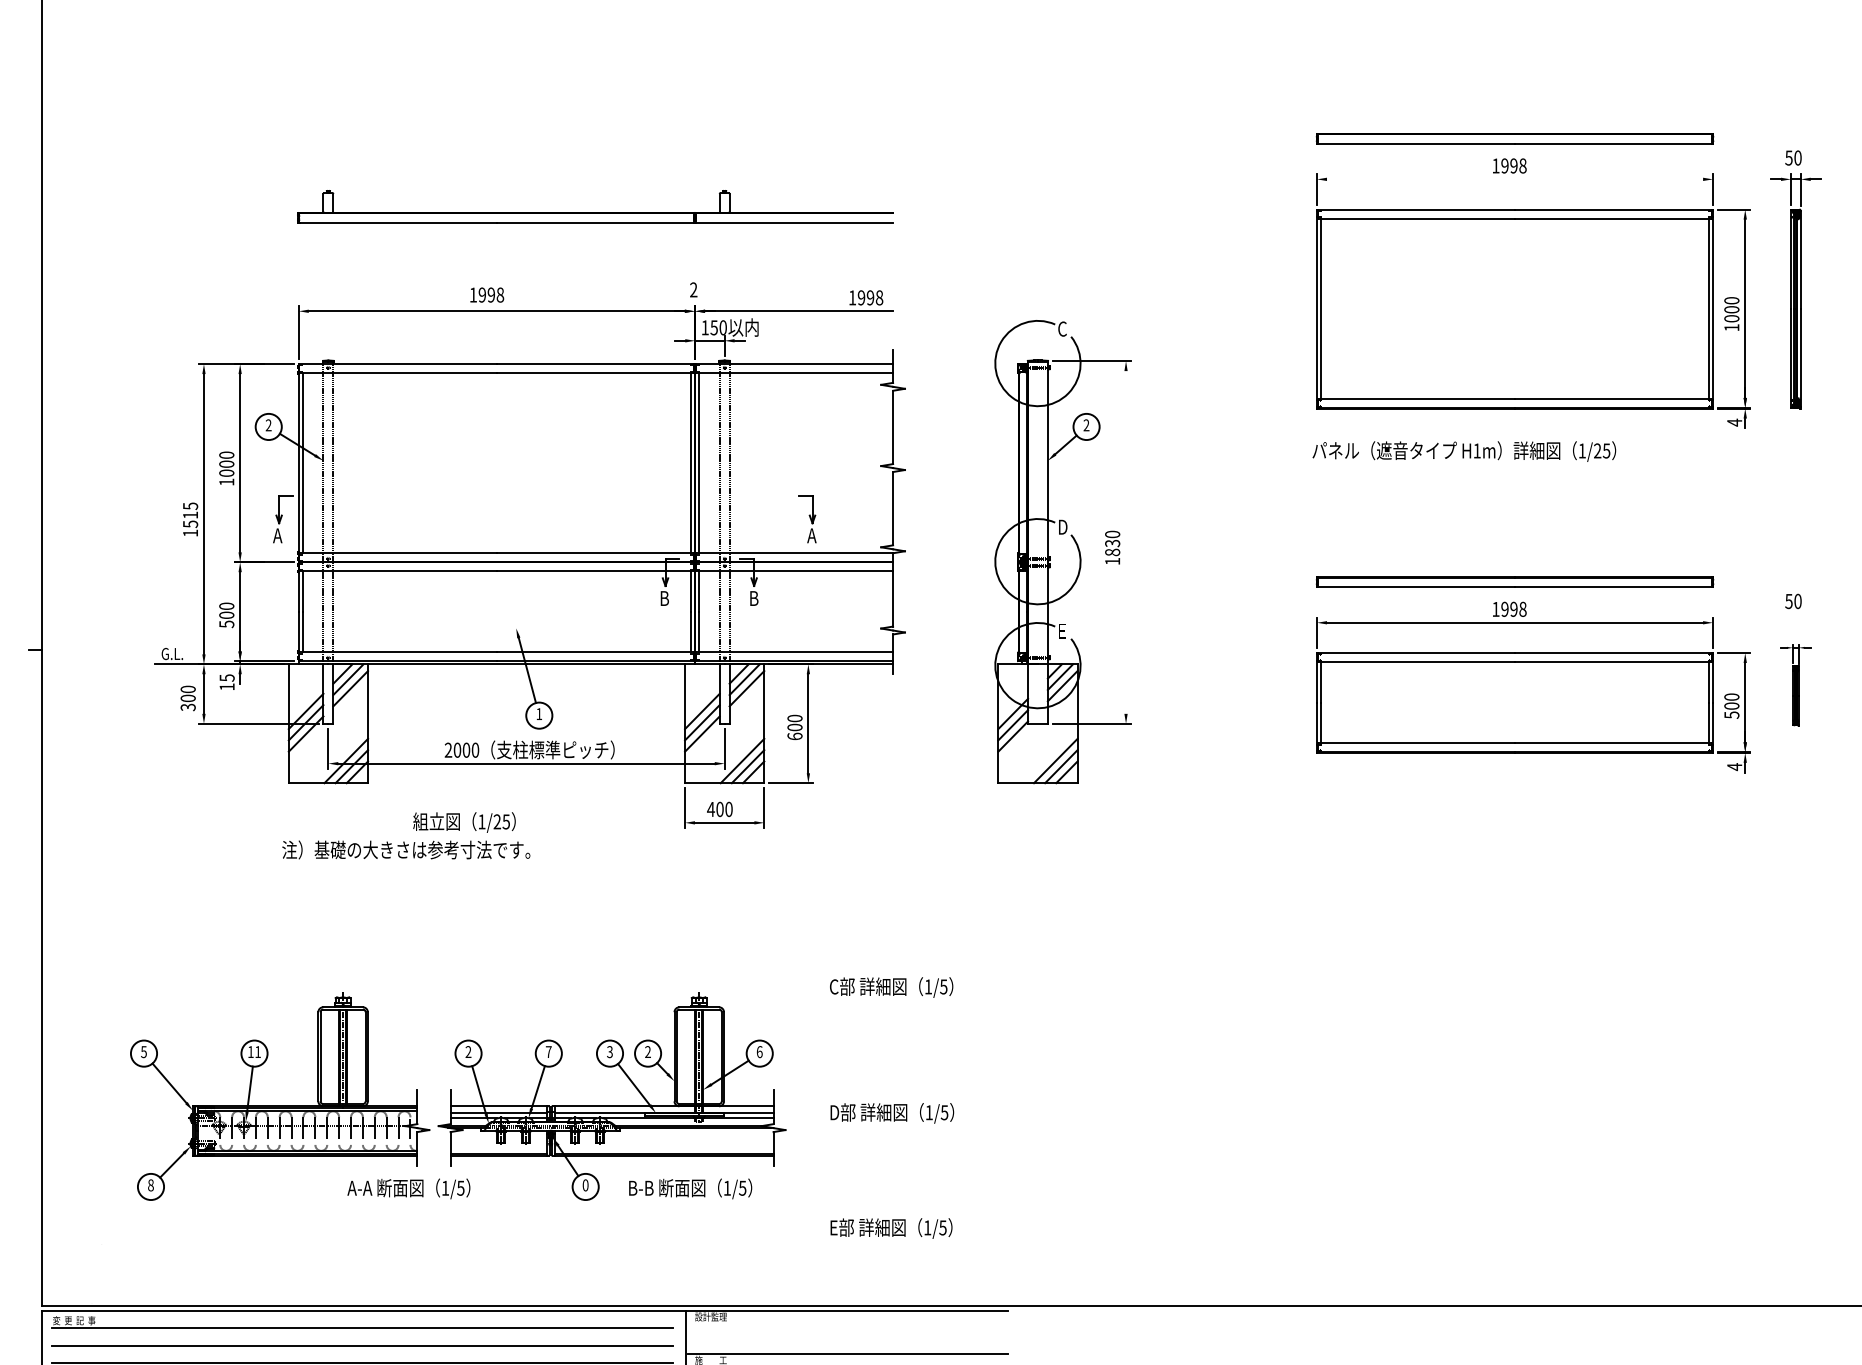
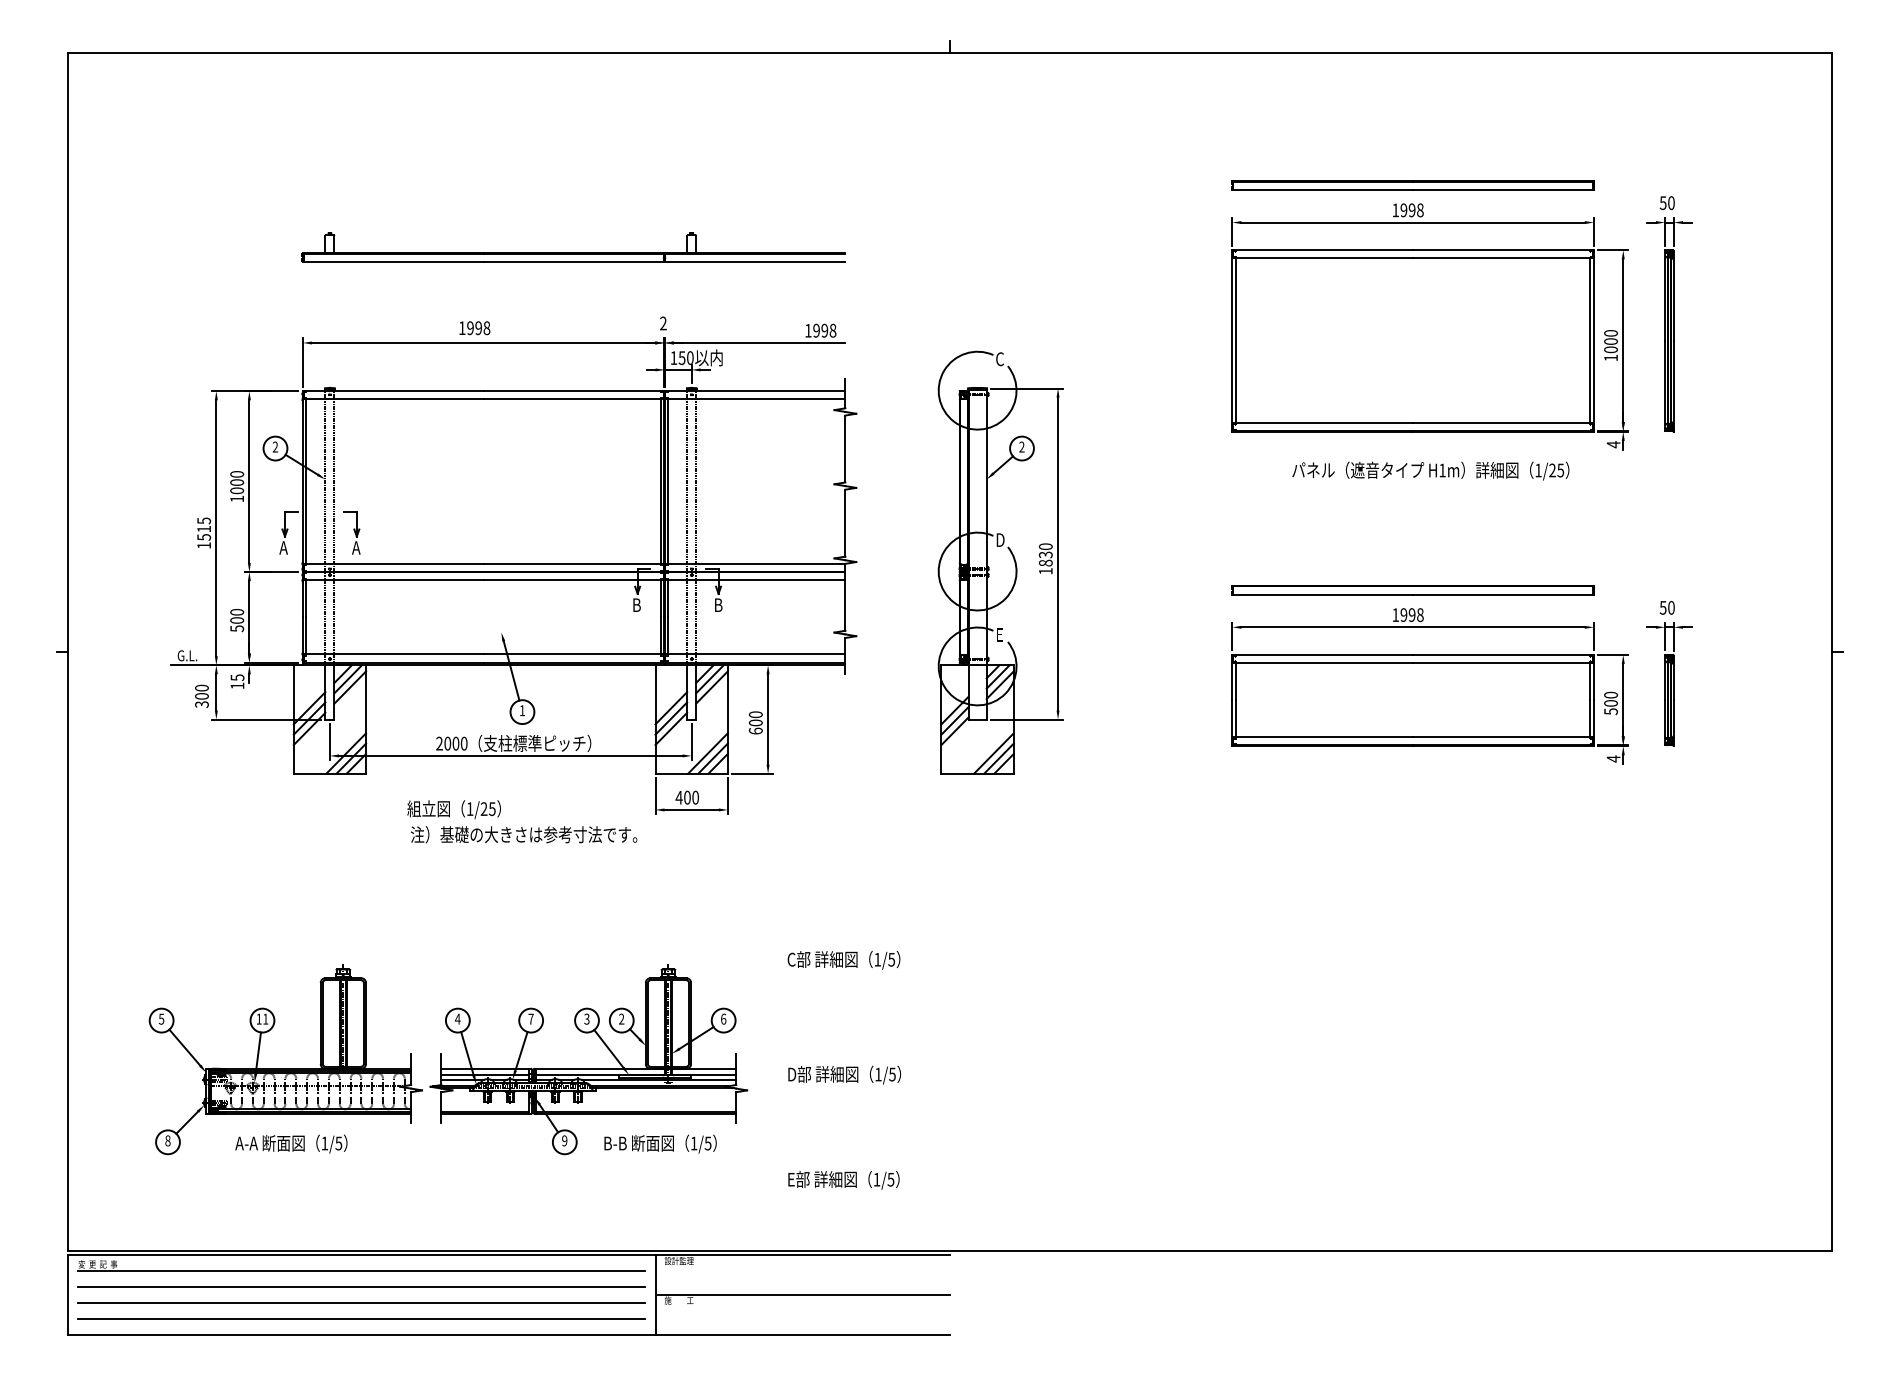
line: (1514, 179) -> (1412, 222), added
text: (1463, 450) -> (1430, 470), moved
part: (806, 518) -> (351, 532), moved
line: (1126, 541) -> (1058, 553), added
part: (1795, 685) -> (1669, 684), size x1.67
text: (406, 849) -> (524, 834), moved
text: (468, 1051) -> (457, 1018), 2 -> 4
text: (585, 1184) -> (564, 1140), 0 -> 9
text: (408, 1188) -> (291, 1143), moved

